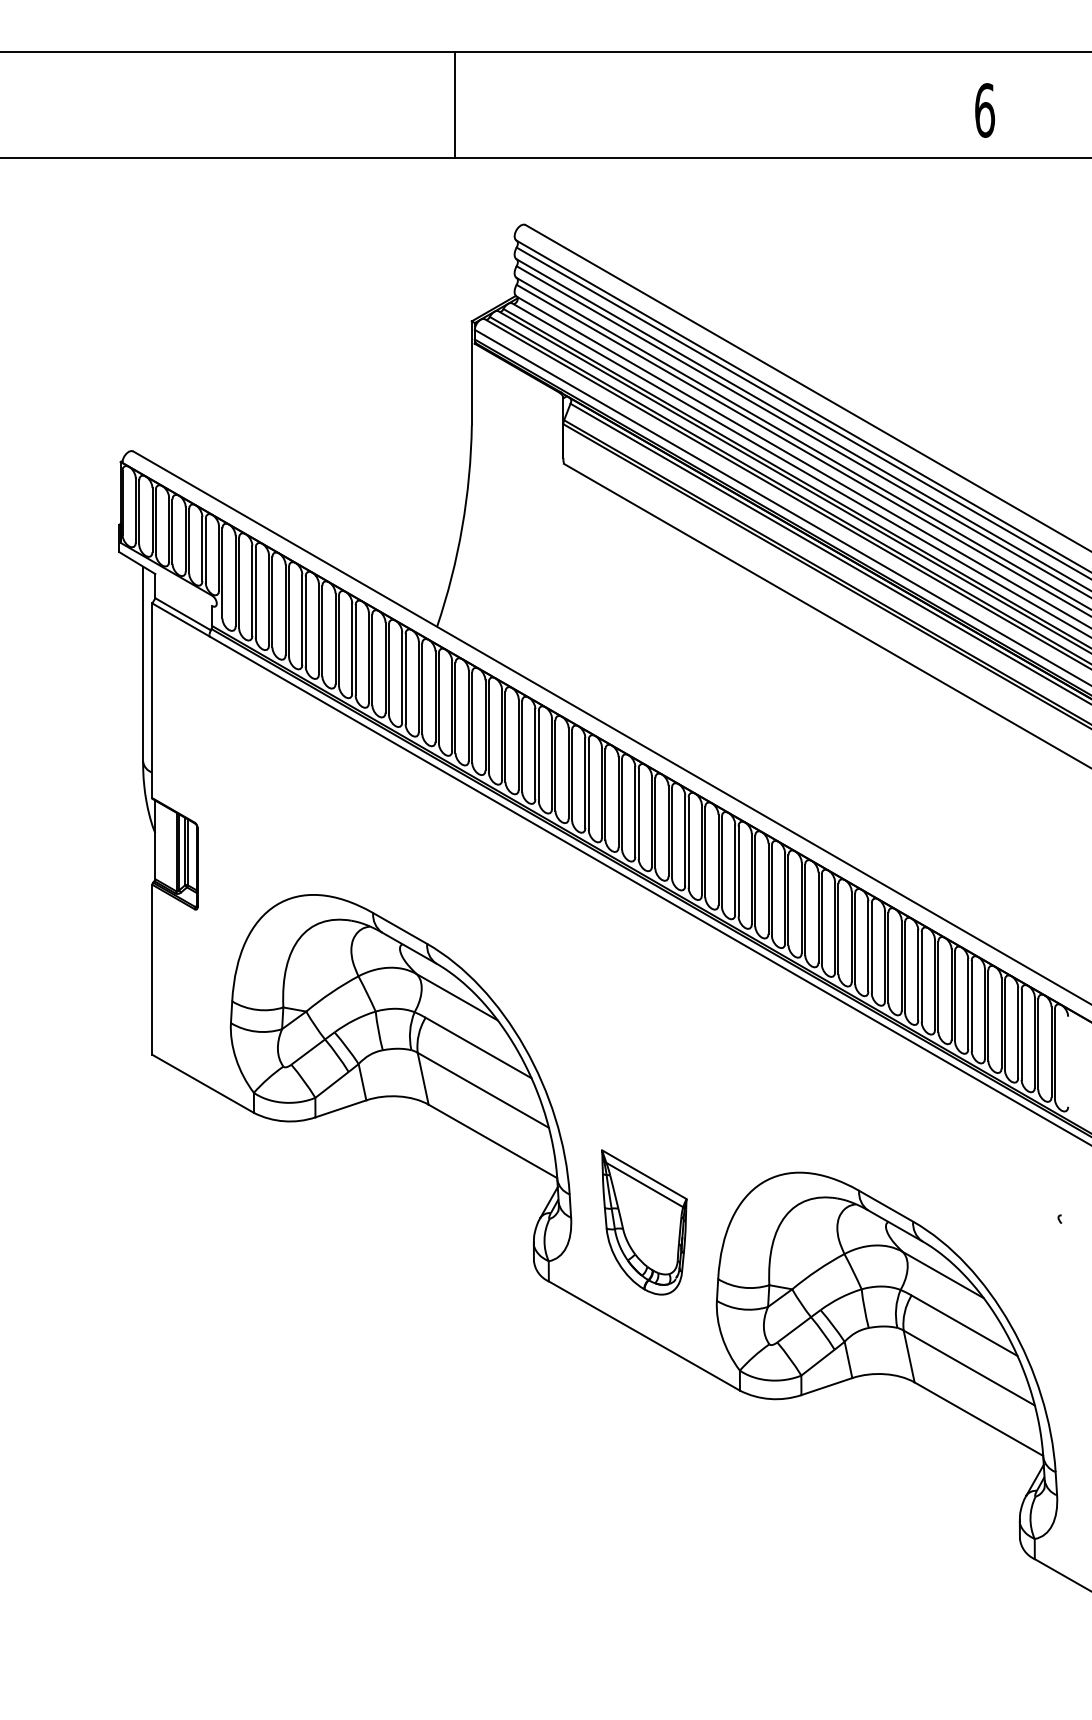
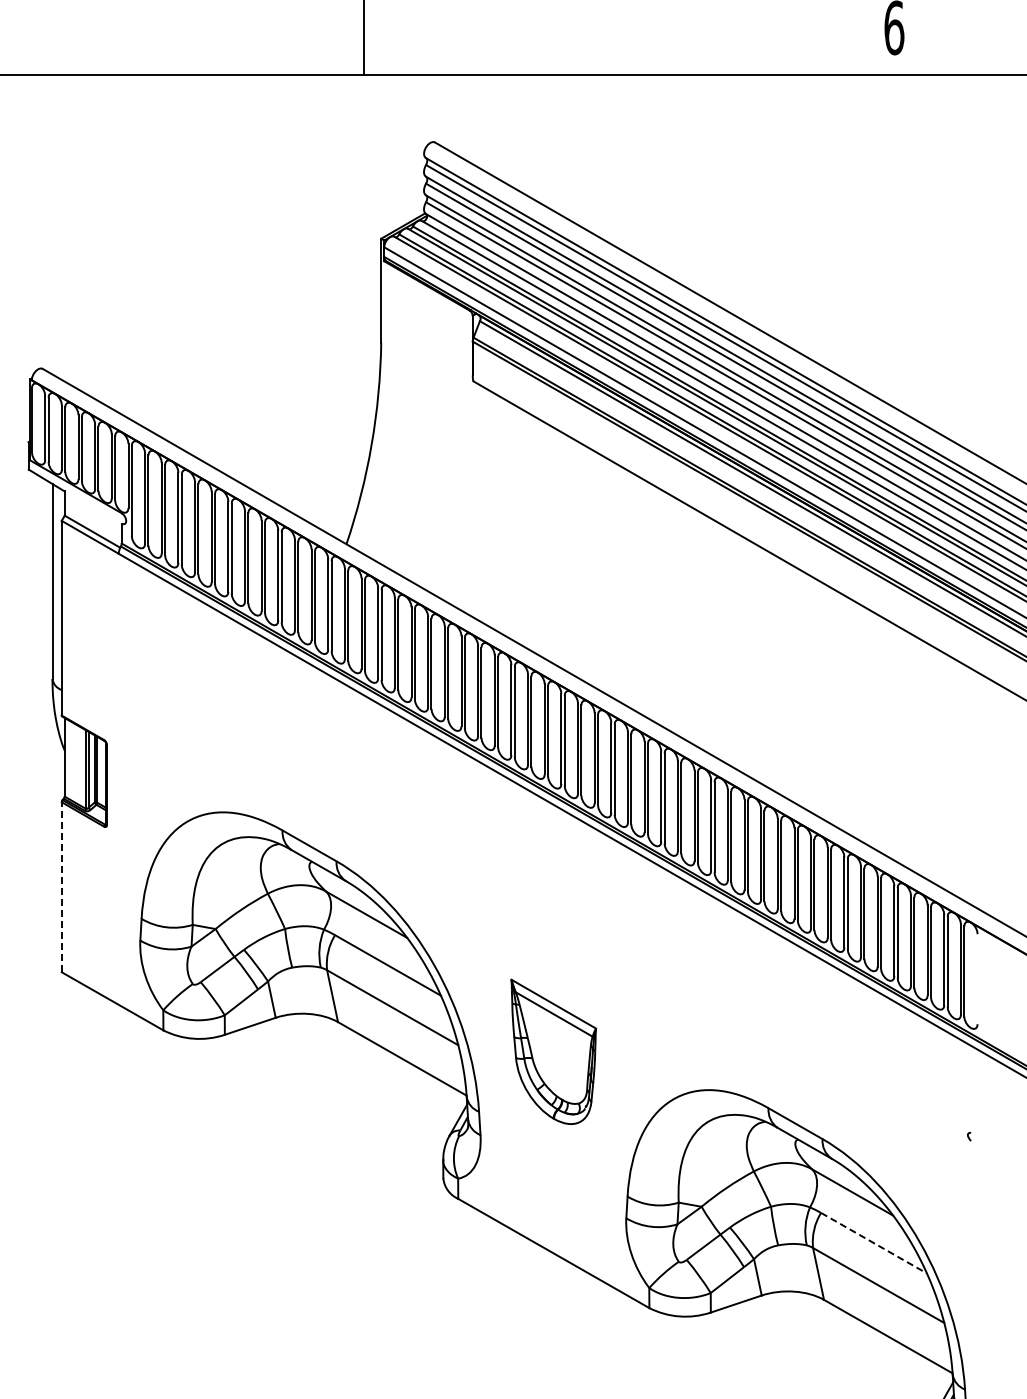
line: (152, 969) -> (61, 886), solid -> dashed
part: (644, 1222) -> (553, 1051), moved
line: (964, 1325) -> (873, 1242), solid -> dashed

